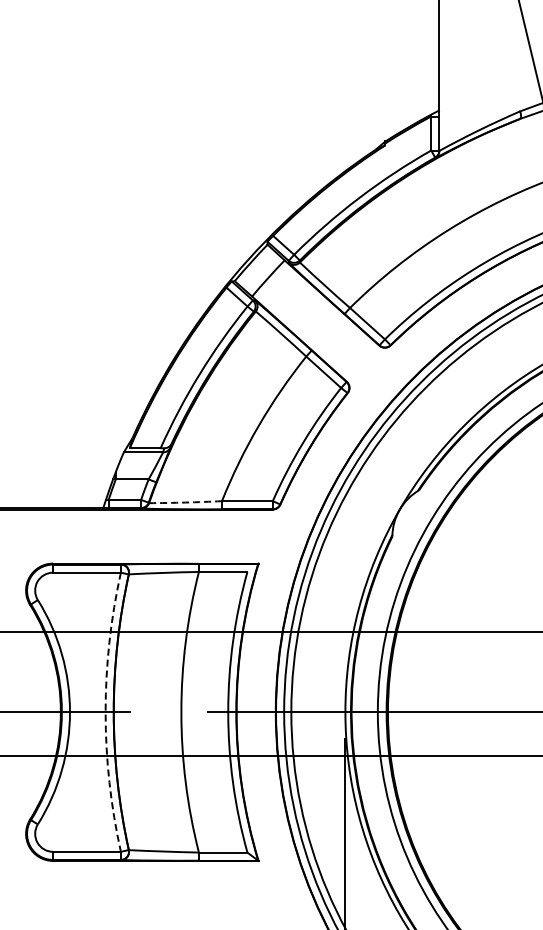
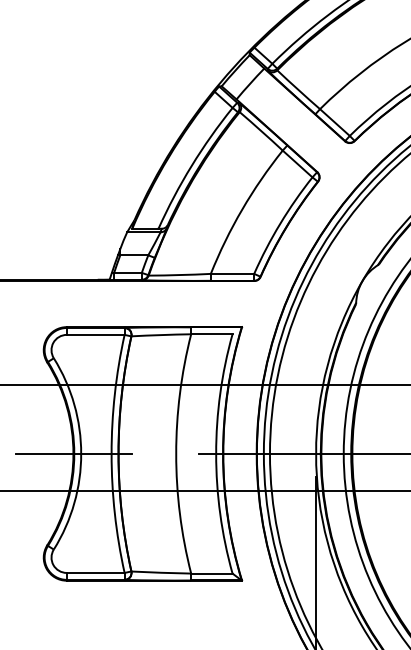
arc: (185, 502) -> (179, 275), dashed -> solid
arc: (105, 712) -> (111, 454), dashed -> solid

